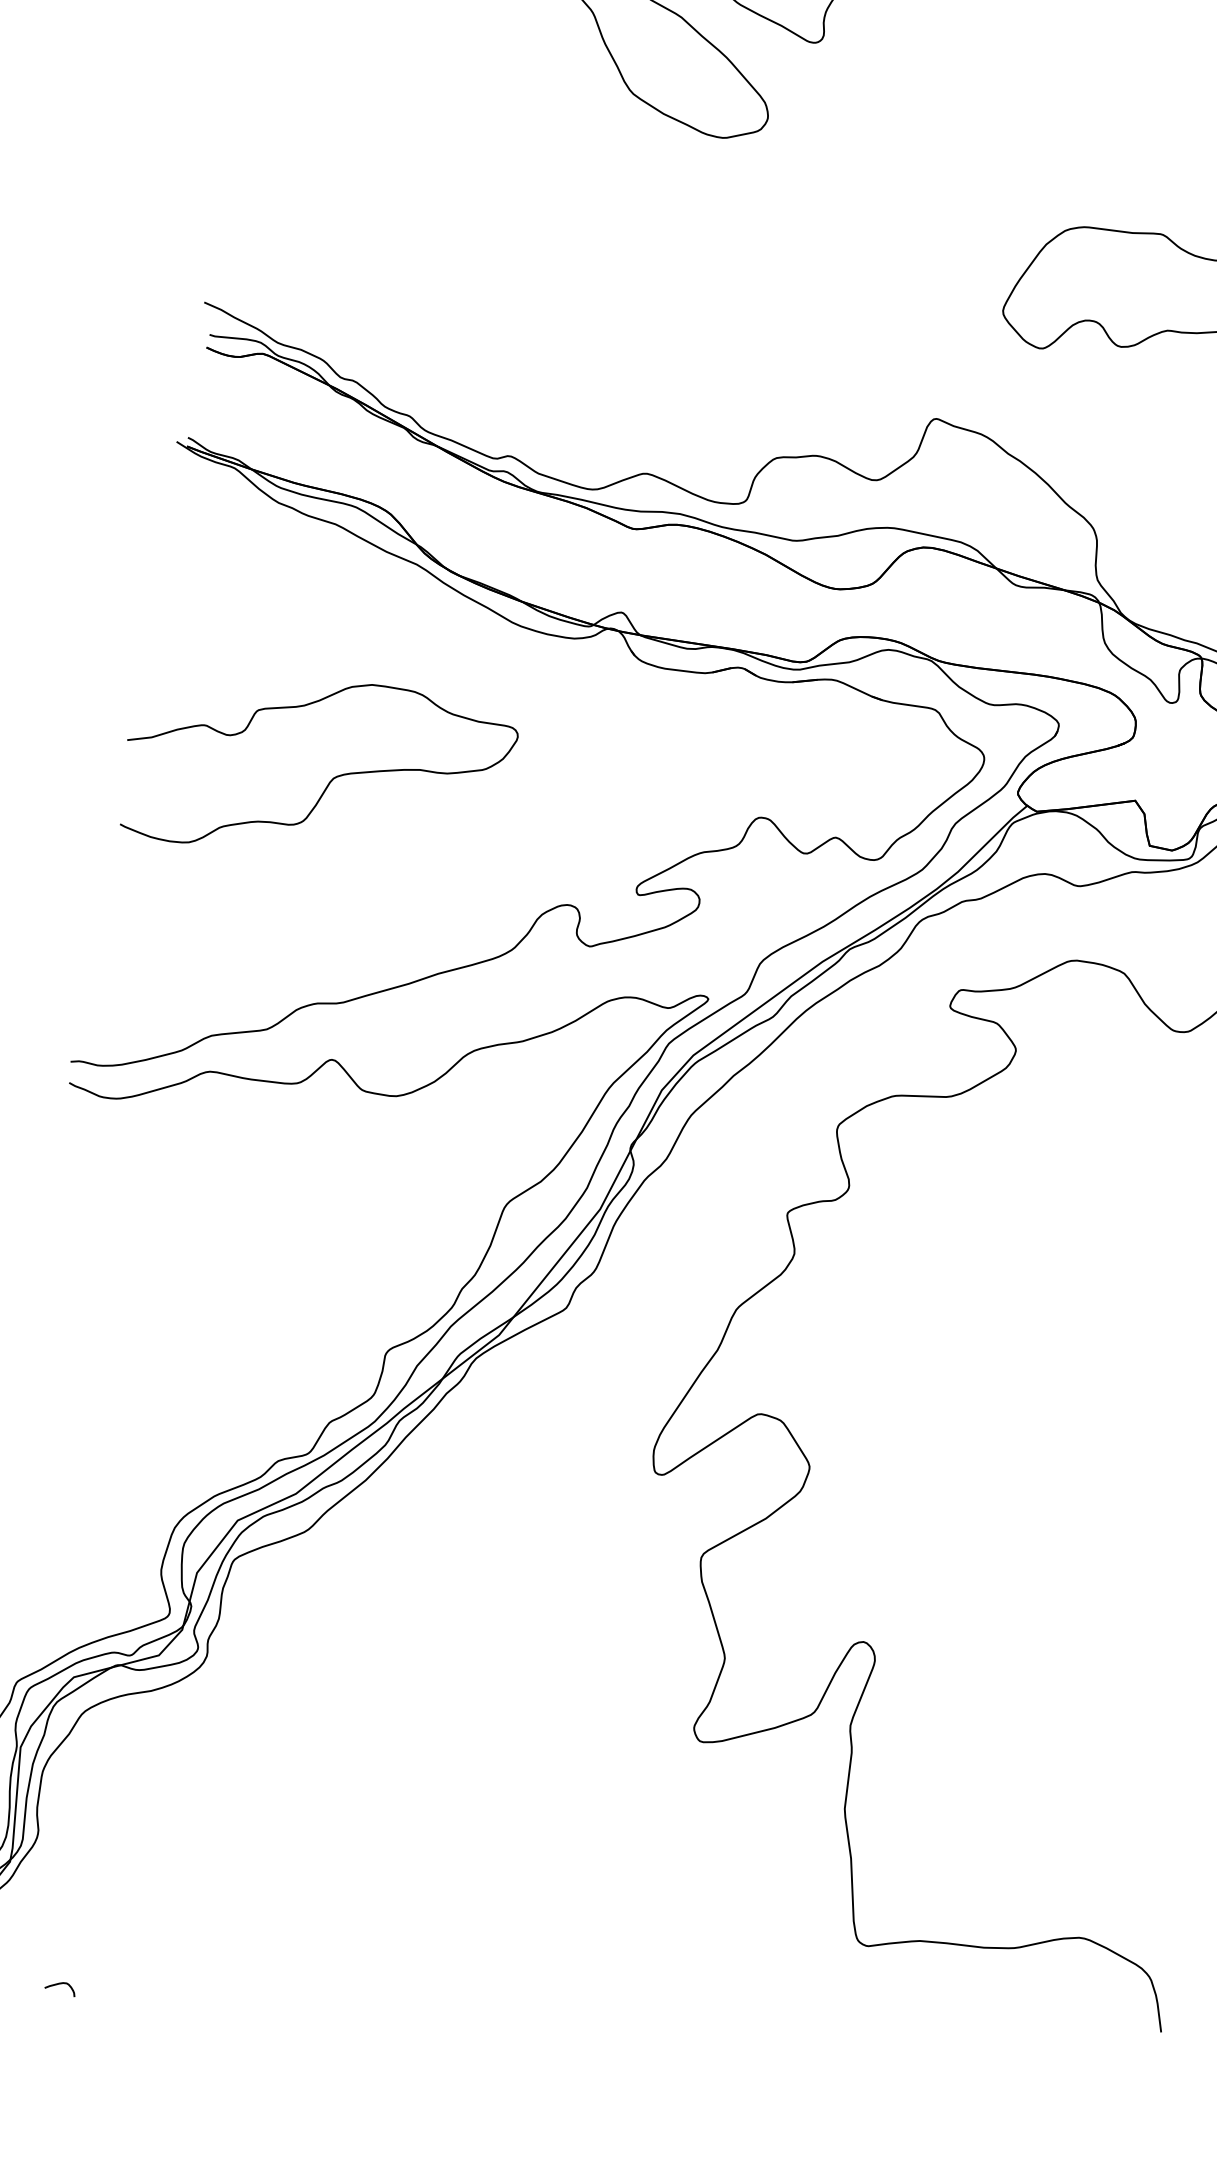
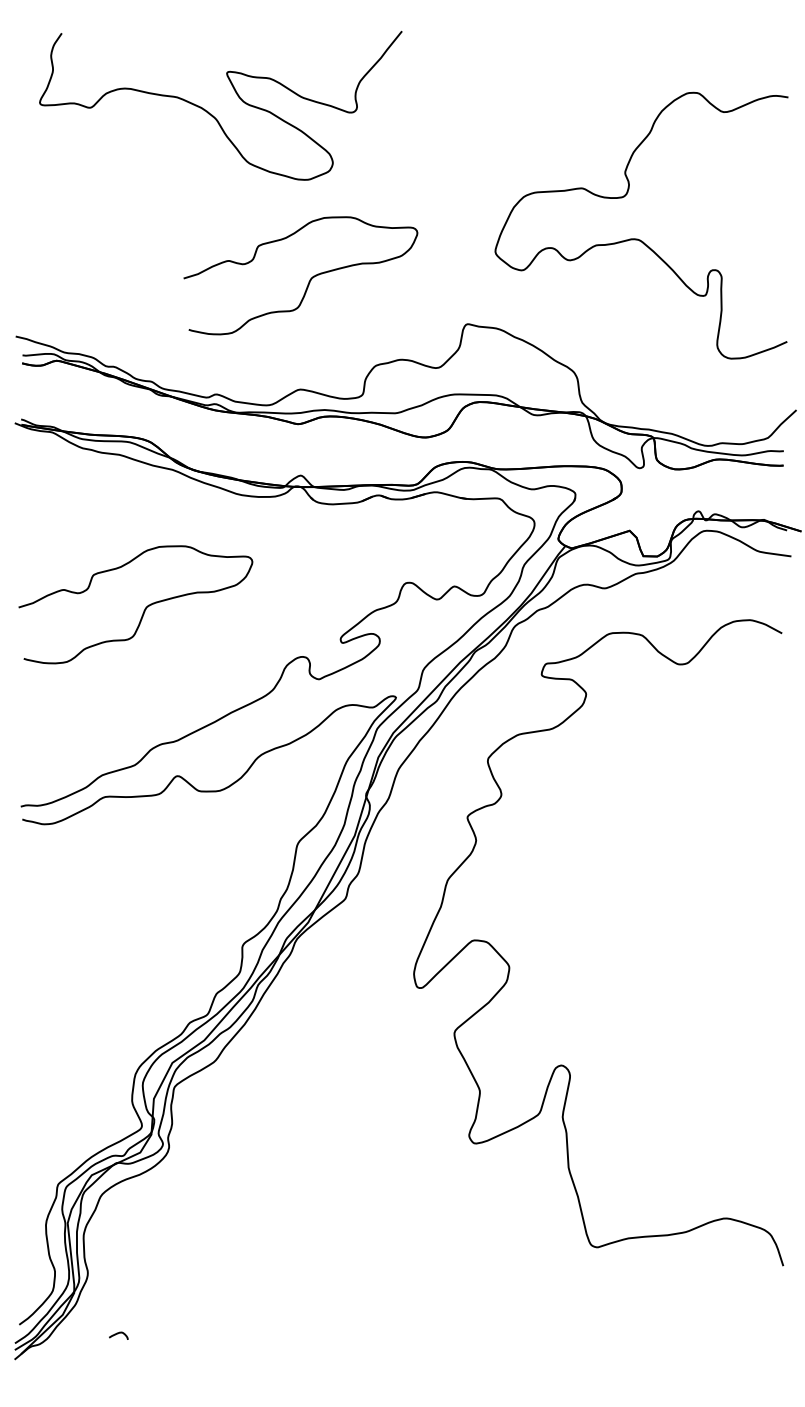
curve: (695, 299) -> (309, 279), added
curve: (60, 1985) -> (118, 1334), moved

